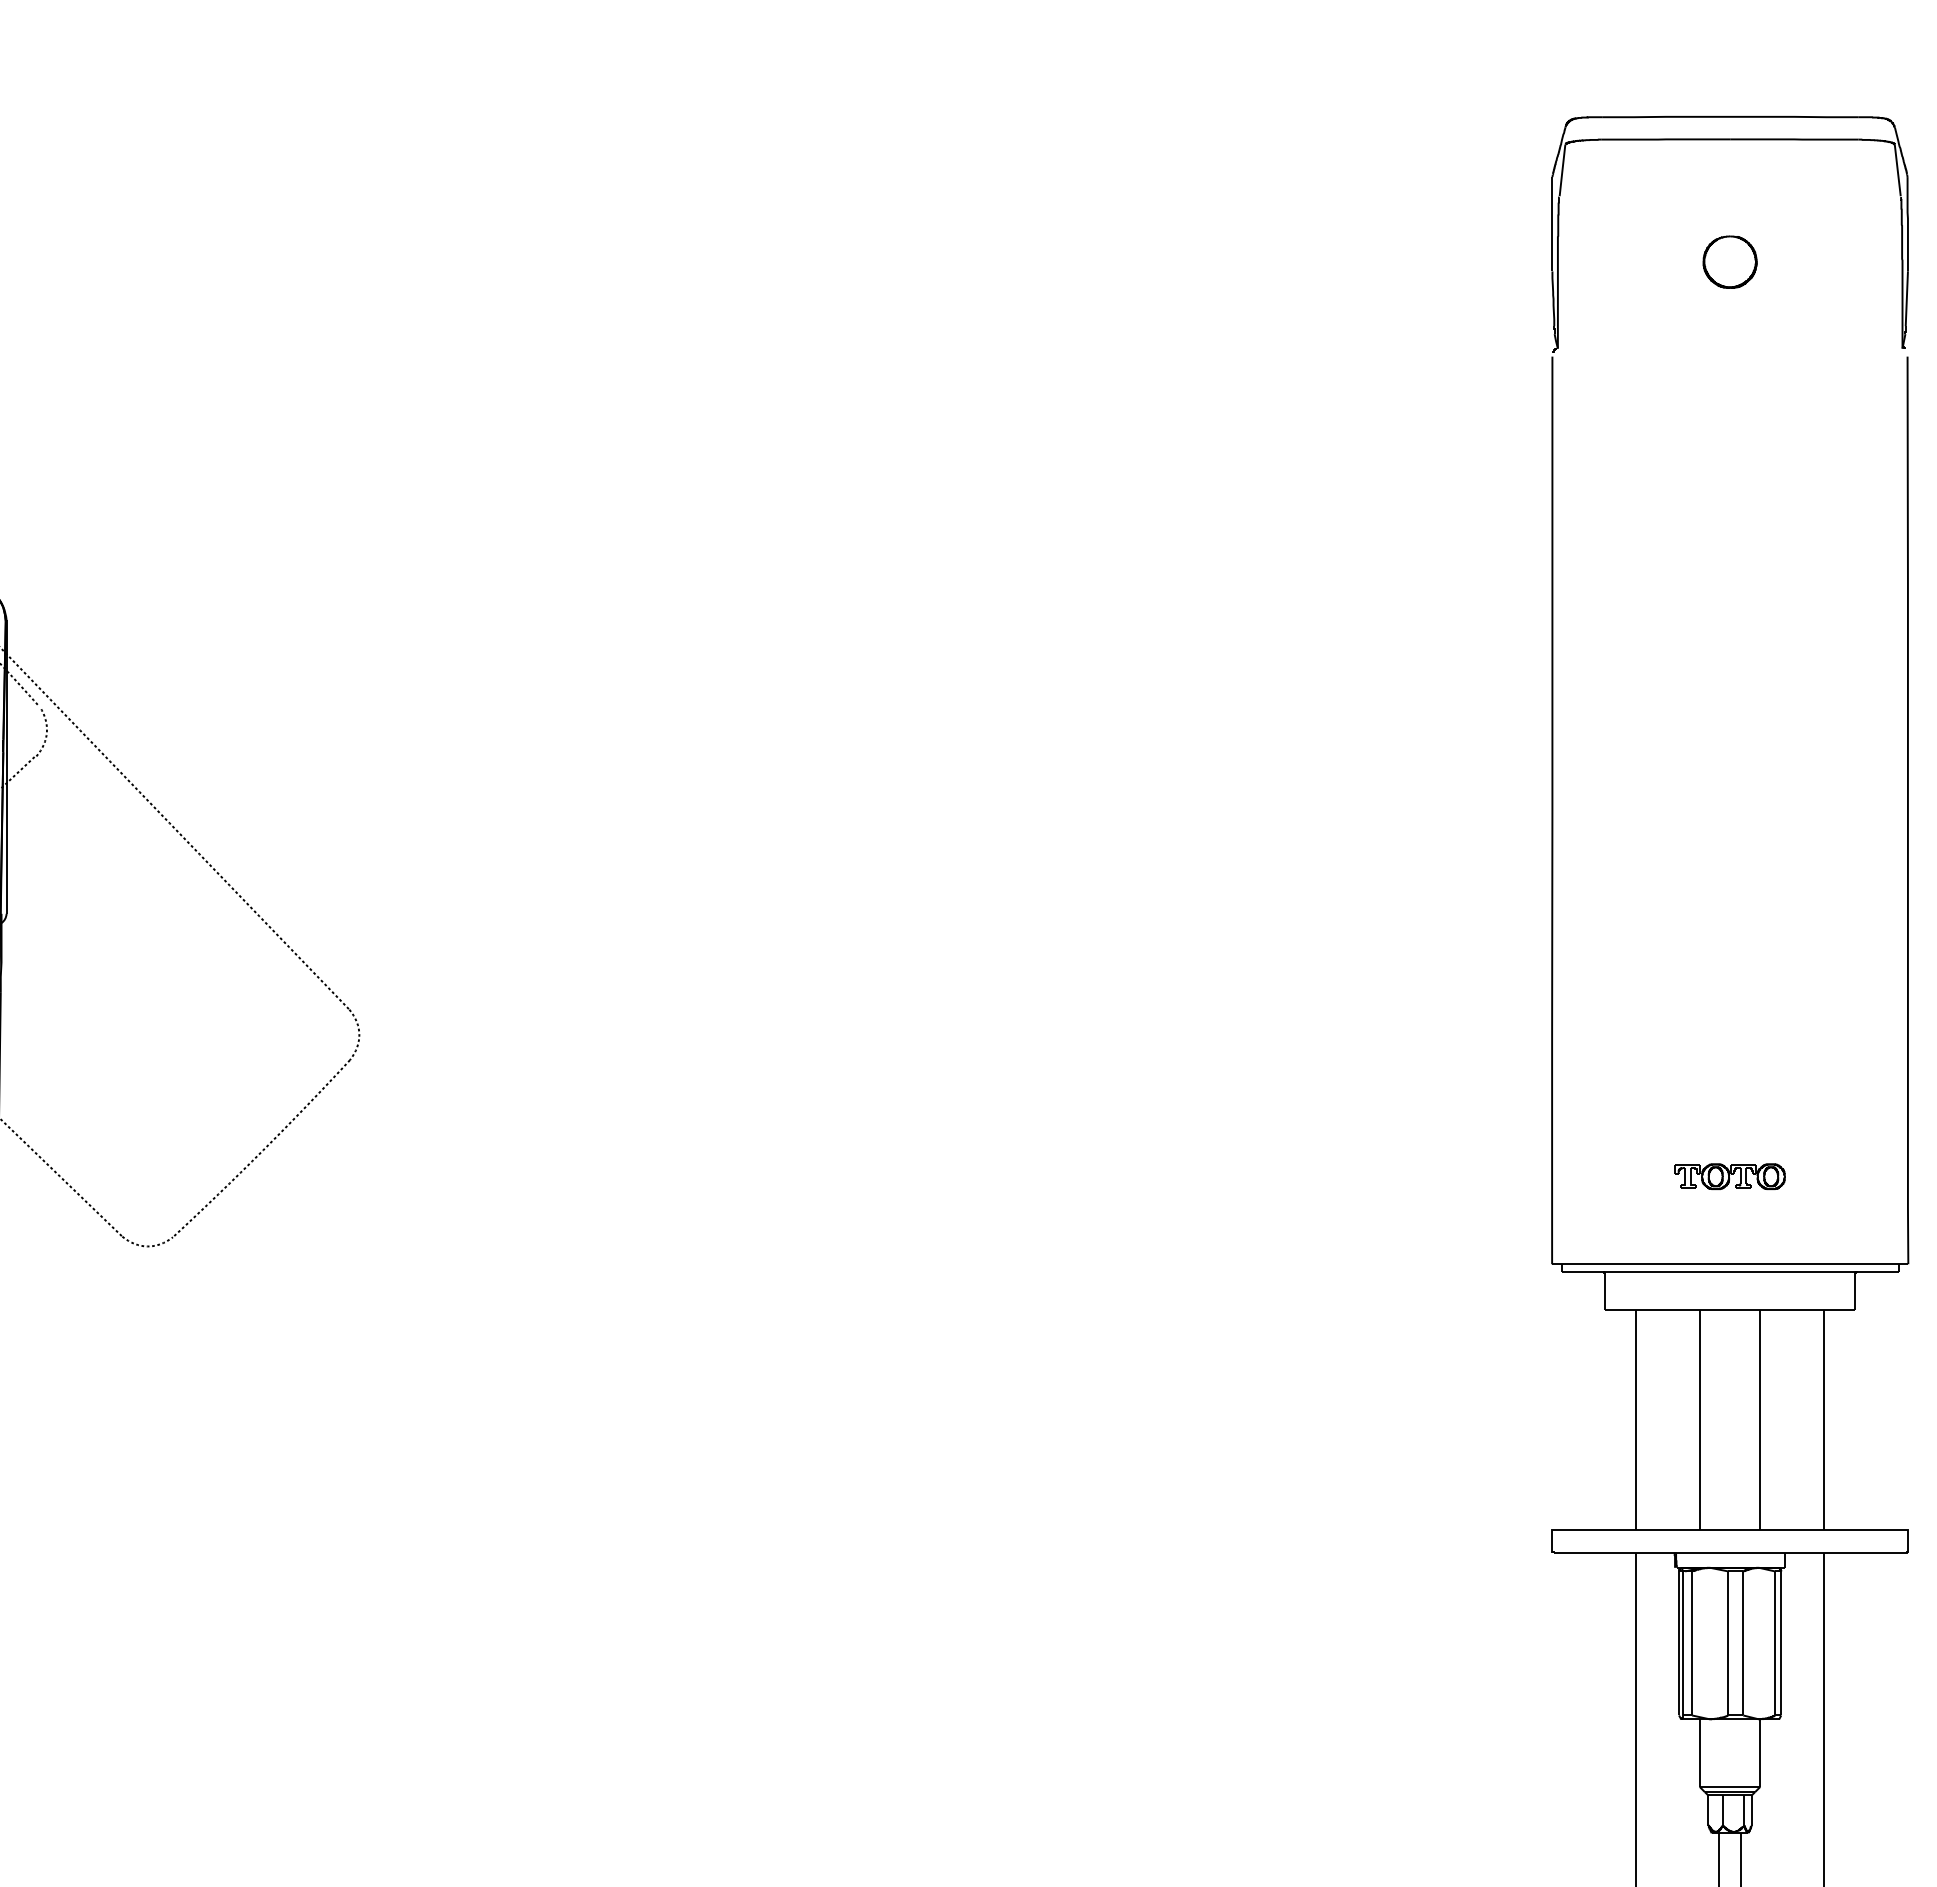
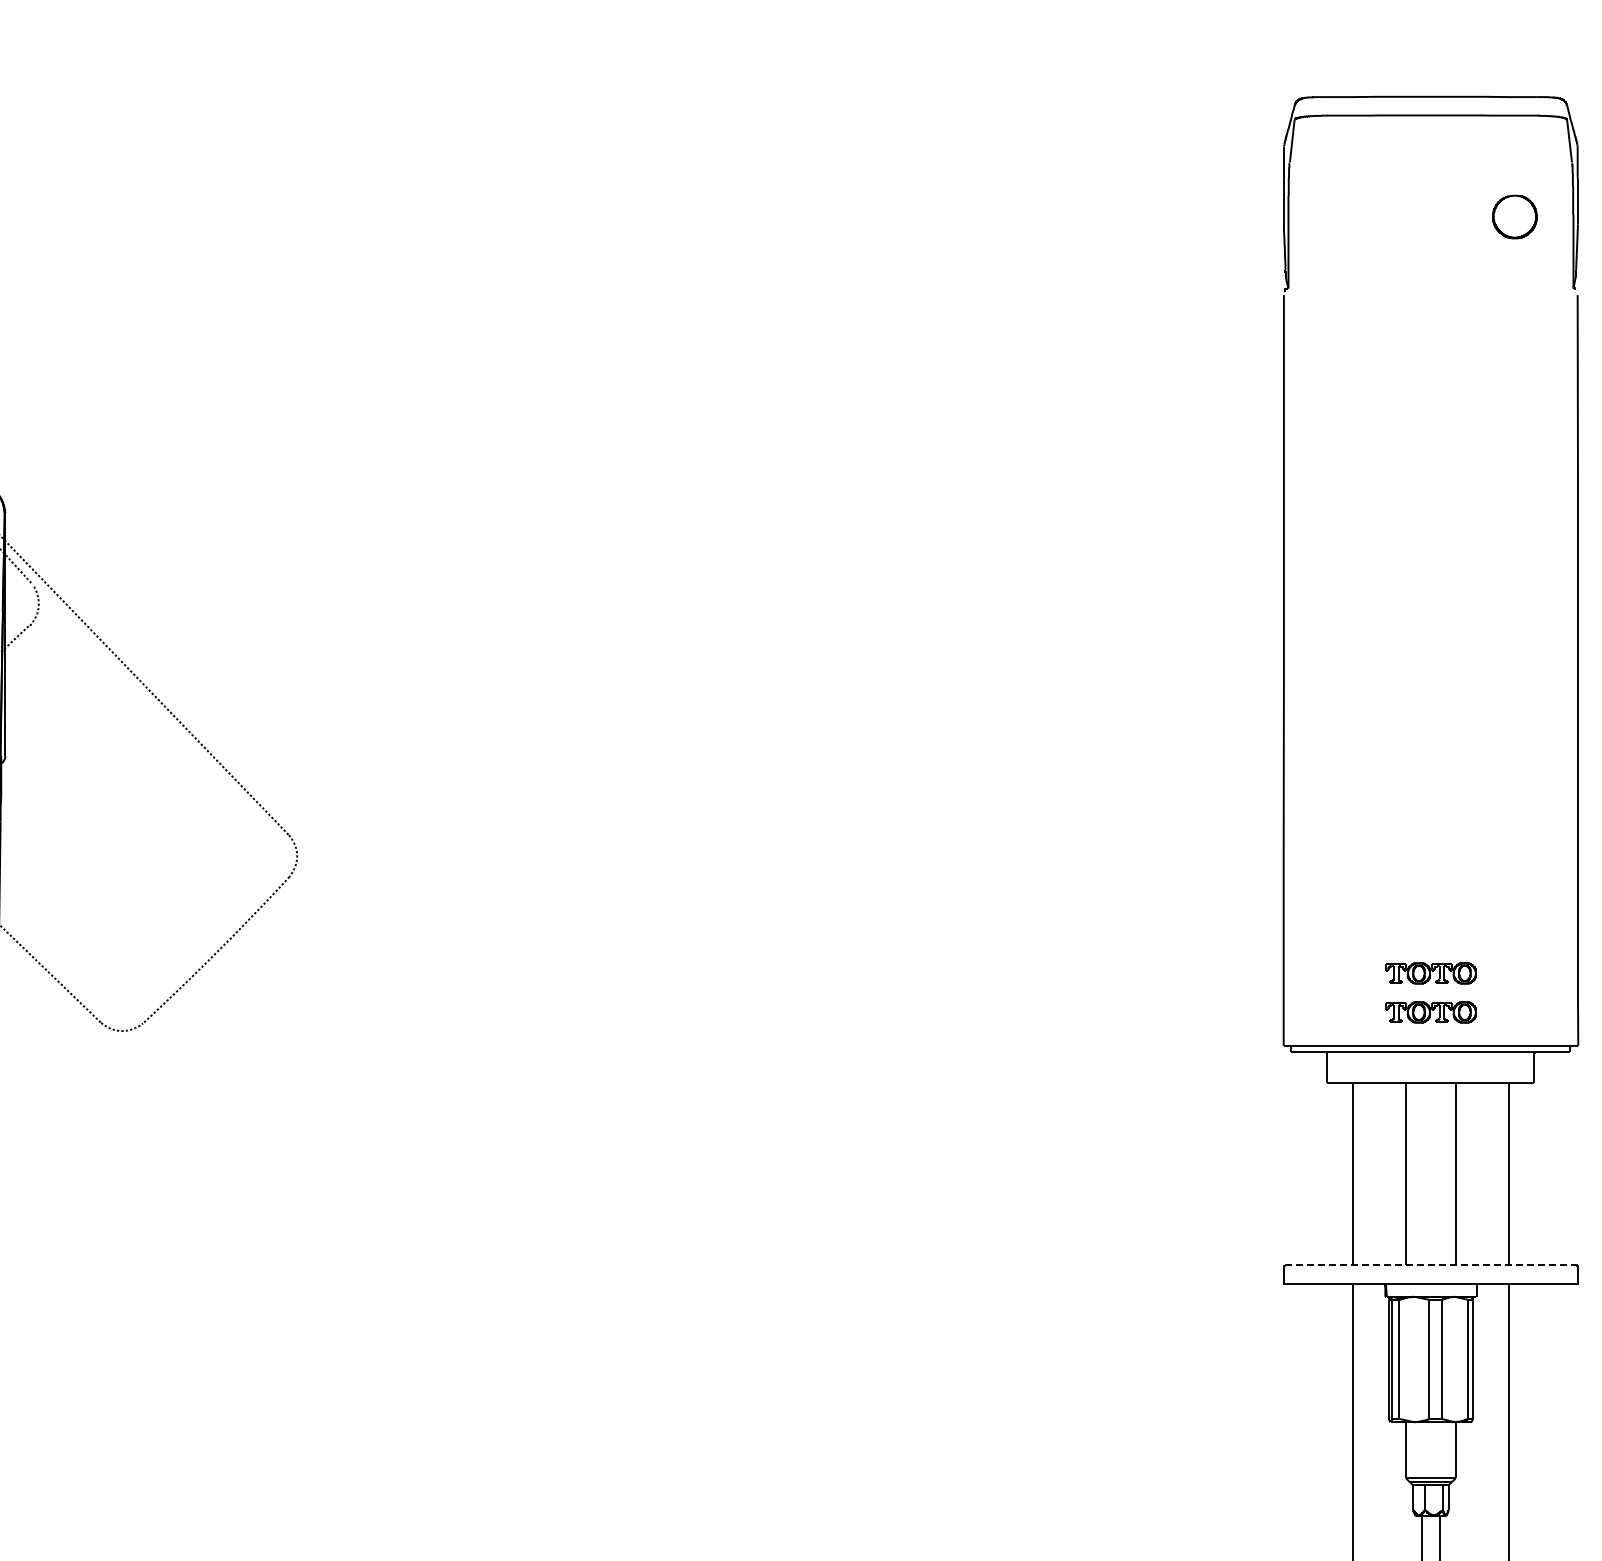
part: (1729, 261) -> (1514, 216), moved
part: (1729, 1224) -> (1430, 1012), added
line: (1729, 1529) -> (1430, 1265), solid -> dashed

